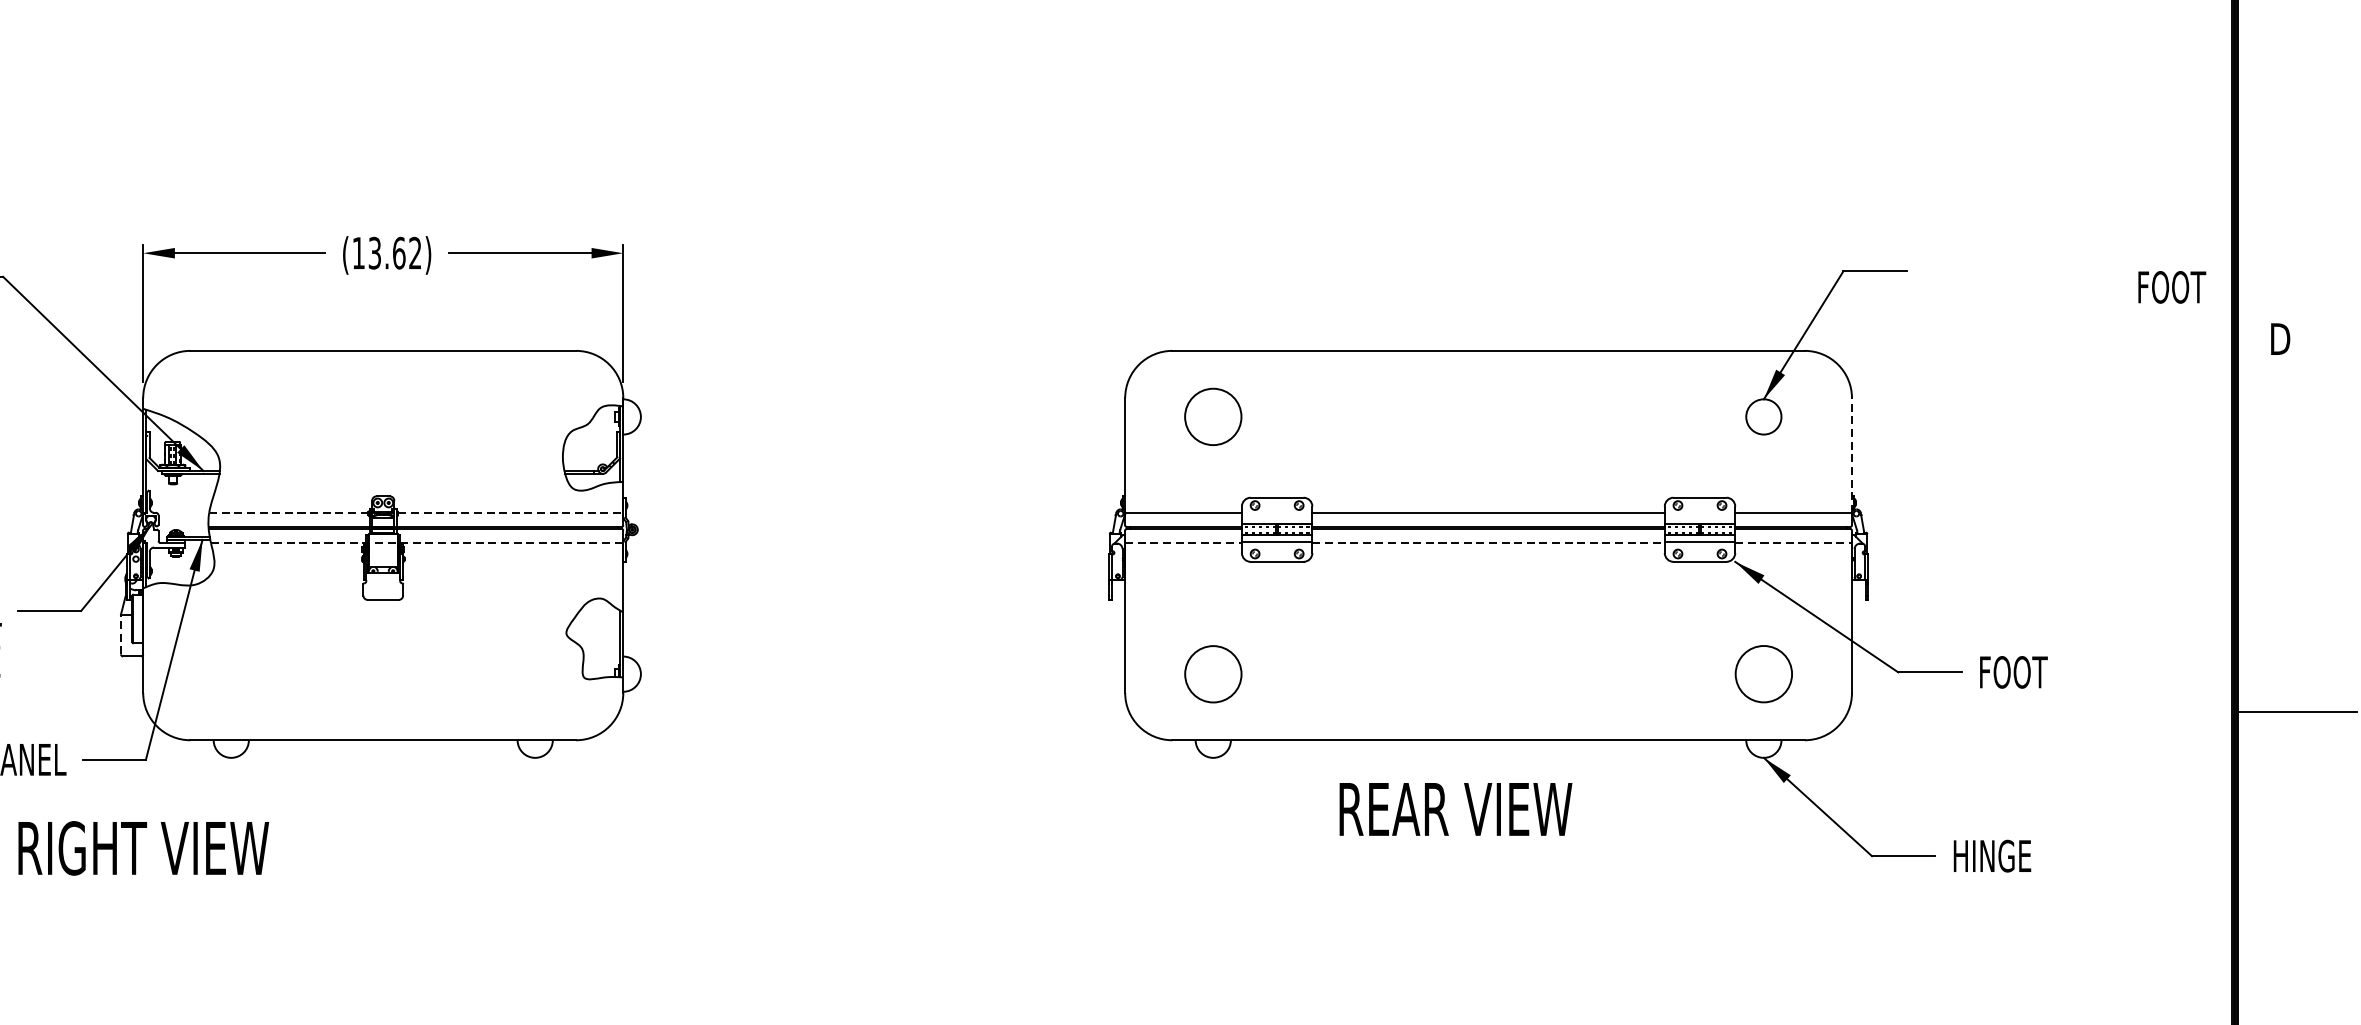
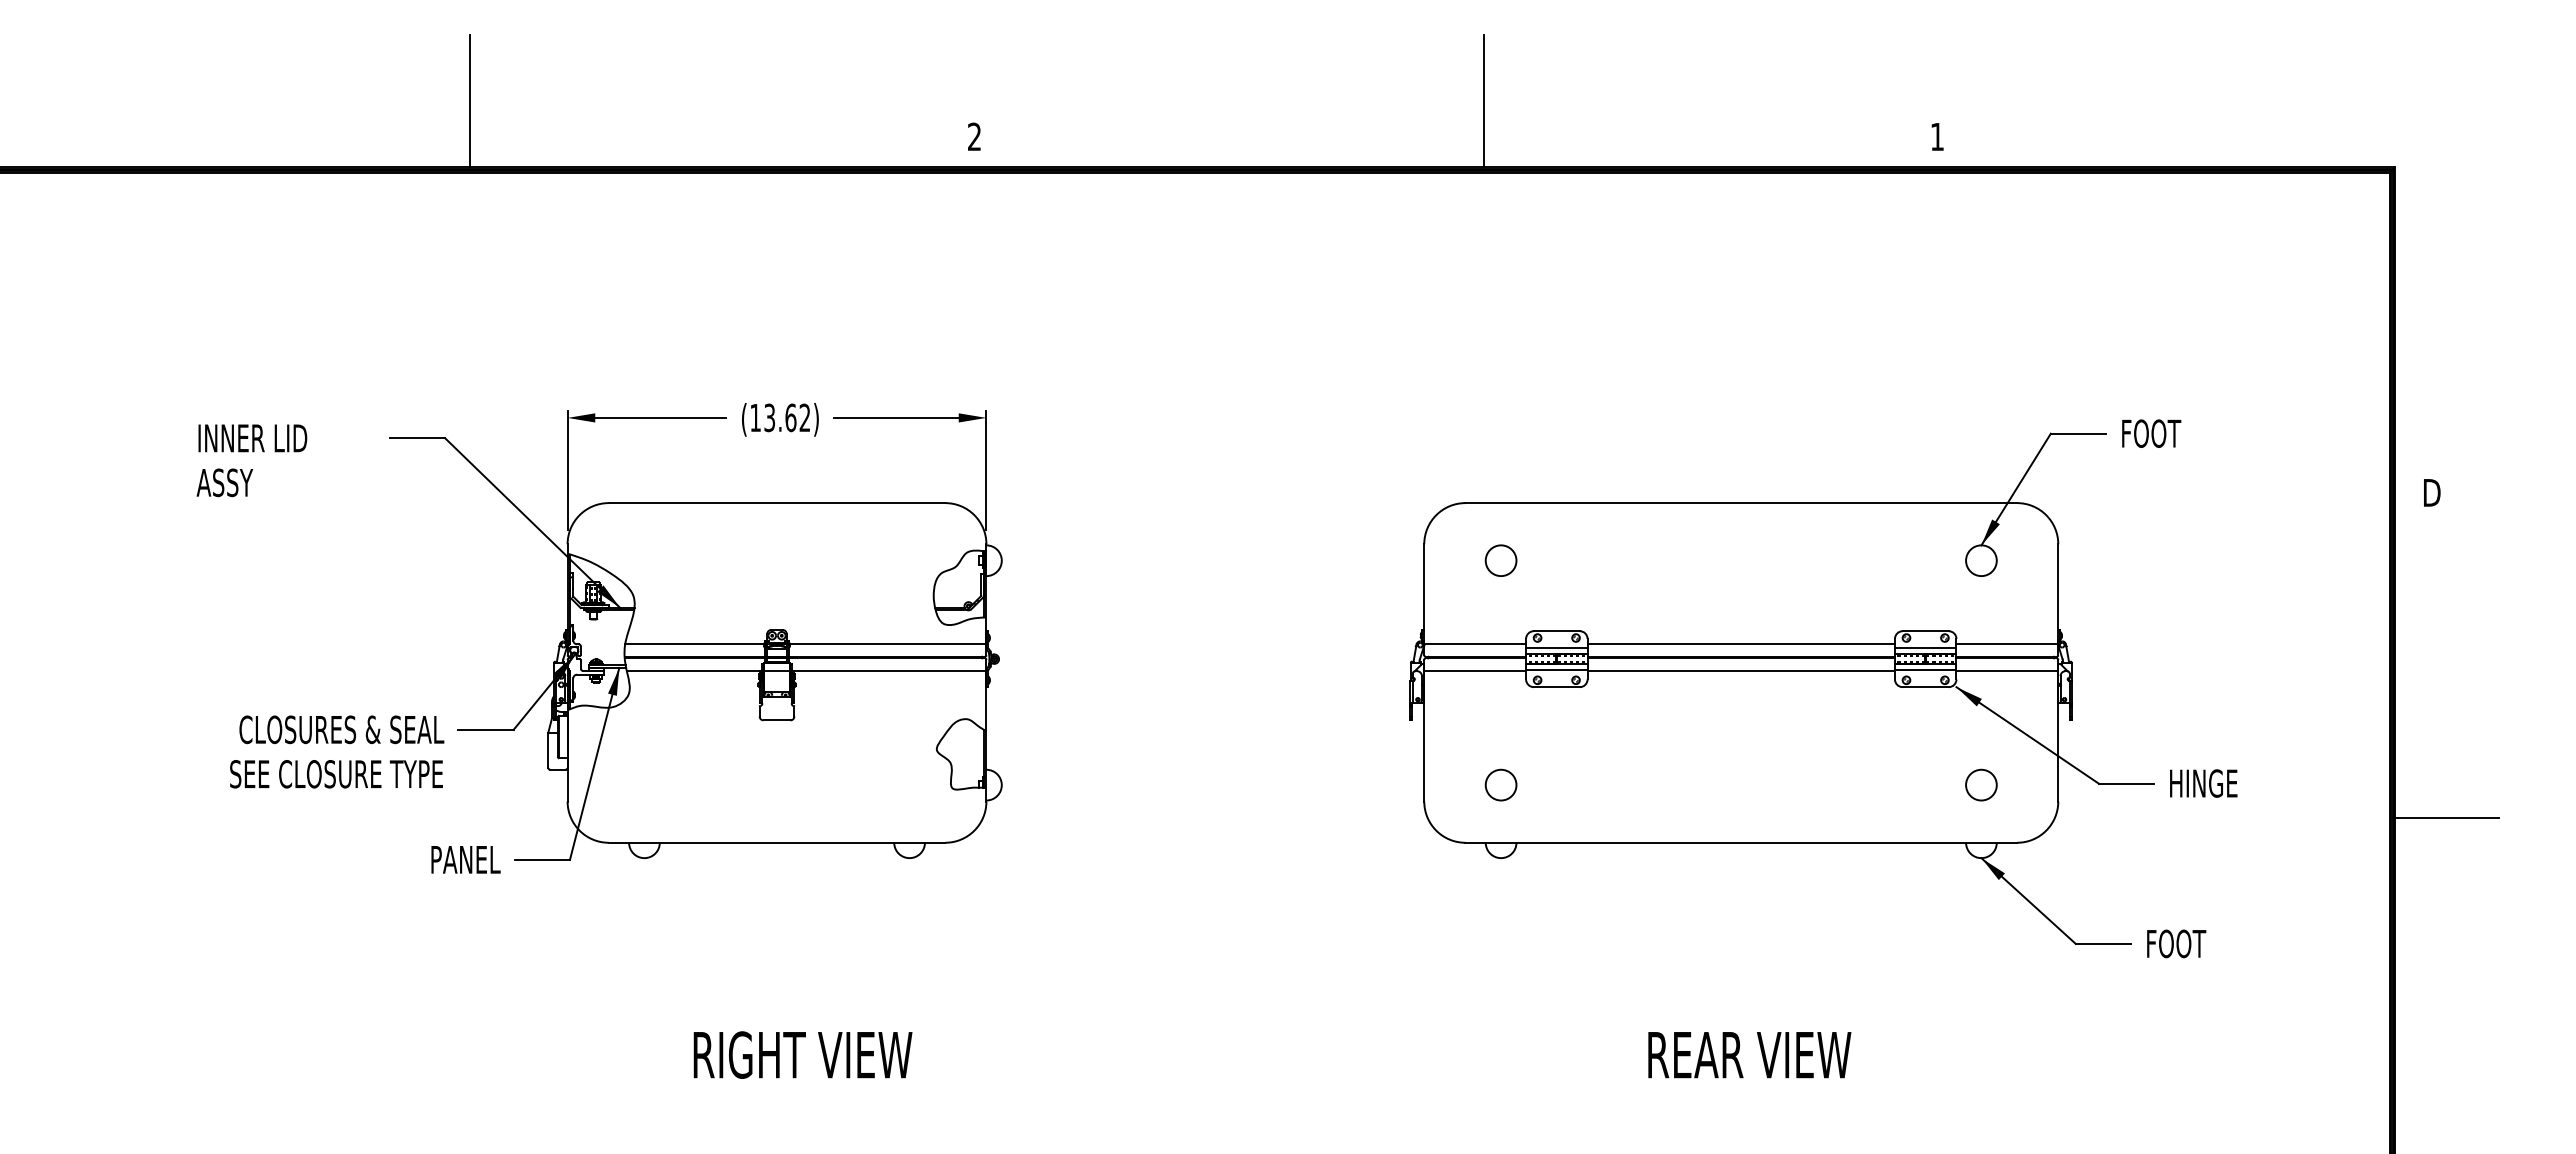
text: (2172, 287) -> (2151, 433), moved
circle: (1212, 416) -> (1500, 560), size x0.62
line: (1852, 454) -> (2058, 593), dashed -> solid
line: (415, 512) -> (805, 644), dashed -> solid
line: (1276, 517) -> (1556, 648), added
line: (1699, 517) -> (1925, 648), added
line: (417, 542) -> (806, 670), dashed -> solid
line: (1183, 542) -> (1475, 670), dashed -> solid
line: (1488, 542) -> (1741, 670), dashed -> solid
line: (1793, 542) -> (2007, 670), dashed -> solid
line: (121, 633) -> (548, 749), dashed -> solid
text: (2019, 672) -> (2204, 783), FOOT -> HINGE
circle: (1212, 673) -> (1500, 784), size x0.62
circle: (1763, 673) -> (1981, 784), size x0.62
text: (1455, 809) -> (1749, 1055), moved
text: (143, 847) -> (802, 1054), moved
text: (1993, 855) -> (2181, 943), HINGE -> FOOT

